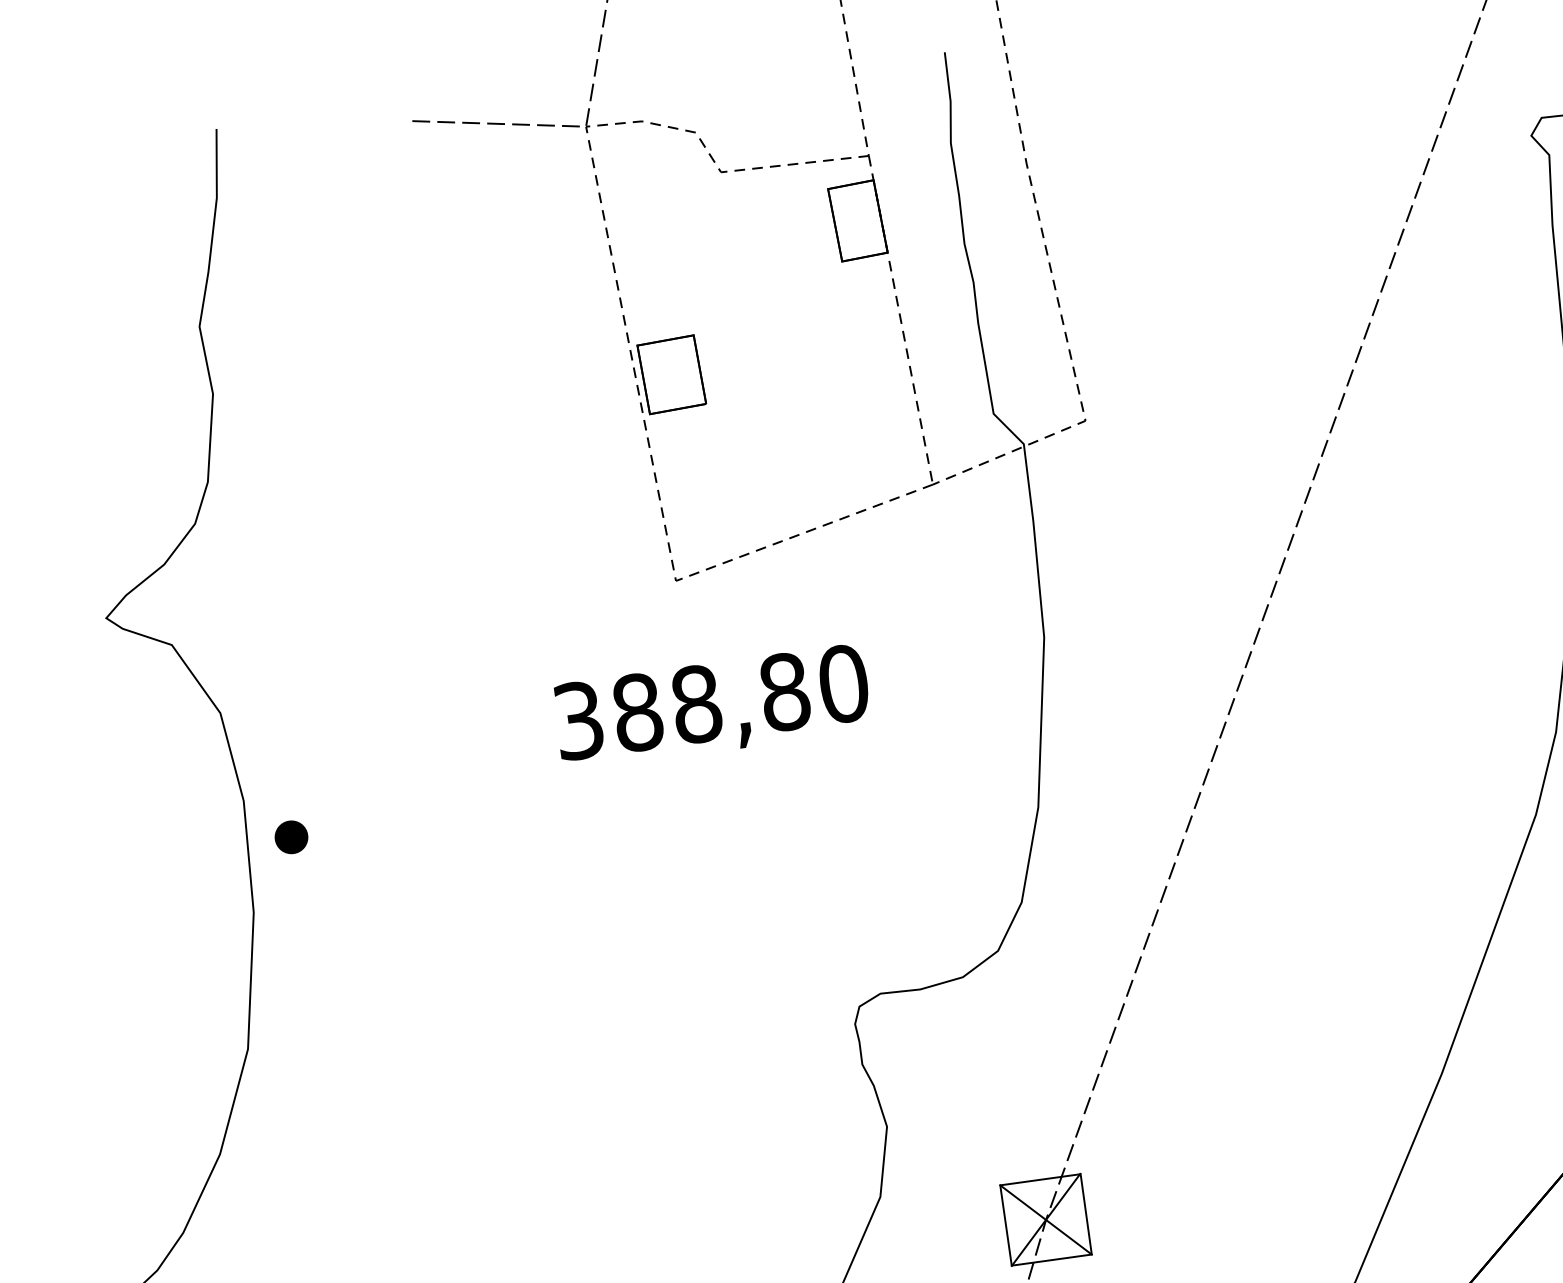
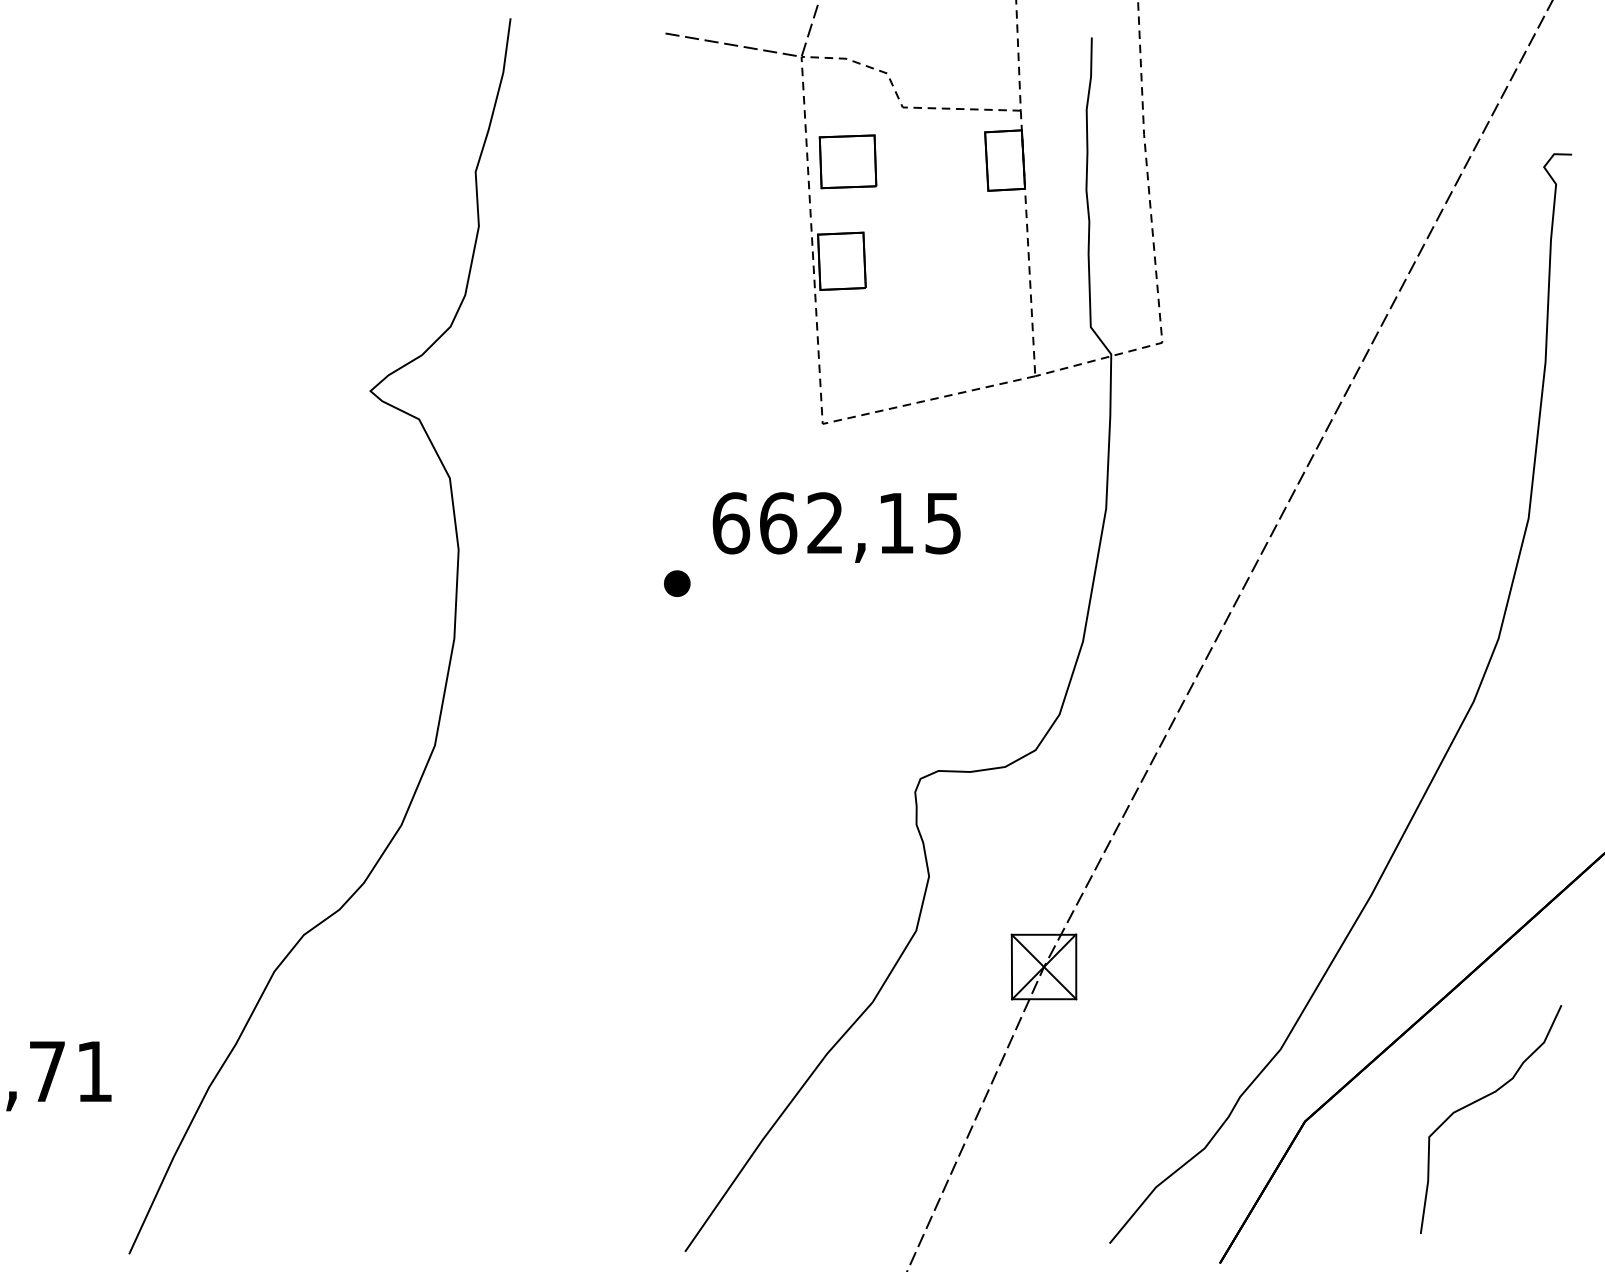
part: (661, 249) -> (847, 161), added
text: (711, 702) -> (837, 523), 388,80 -> 662,15
part: (291, 837) -> (677, 583), moved

